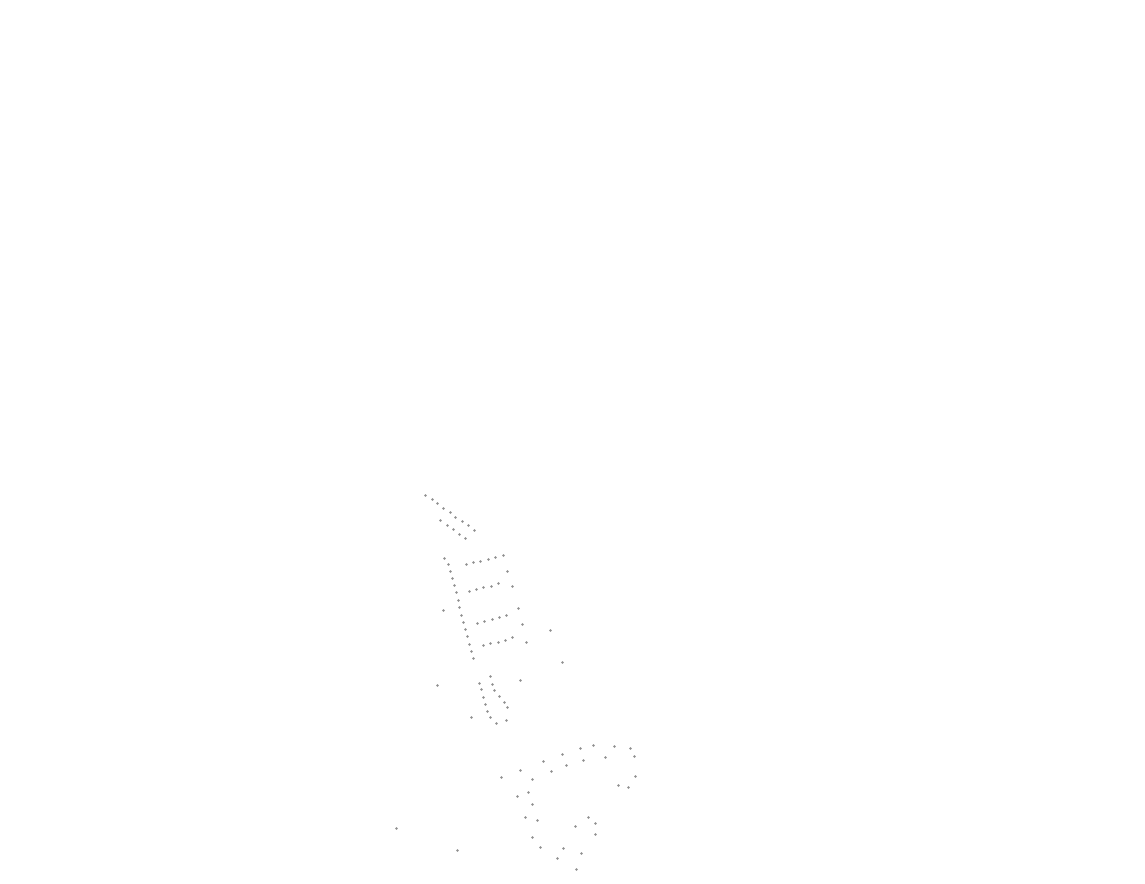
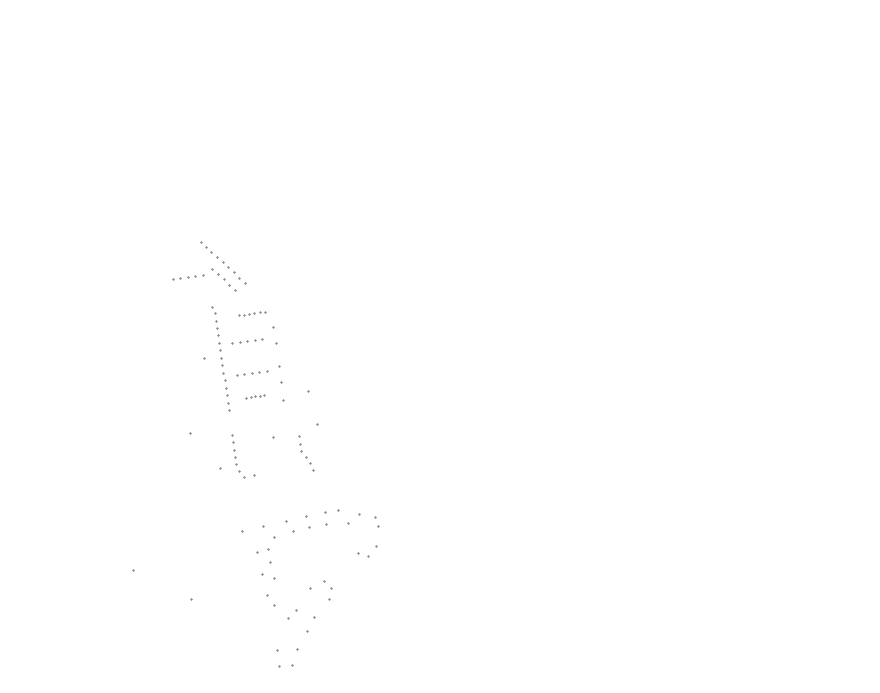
part: (416, 531) -> (187, 277), added
part: (484, 559) -> (251, 313), size x0.7
part: (497, 641) -> (255, 396), size x0.6
part: (498, 691) -> (305, 452), moved

